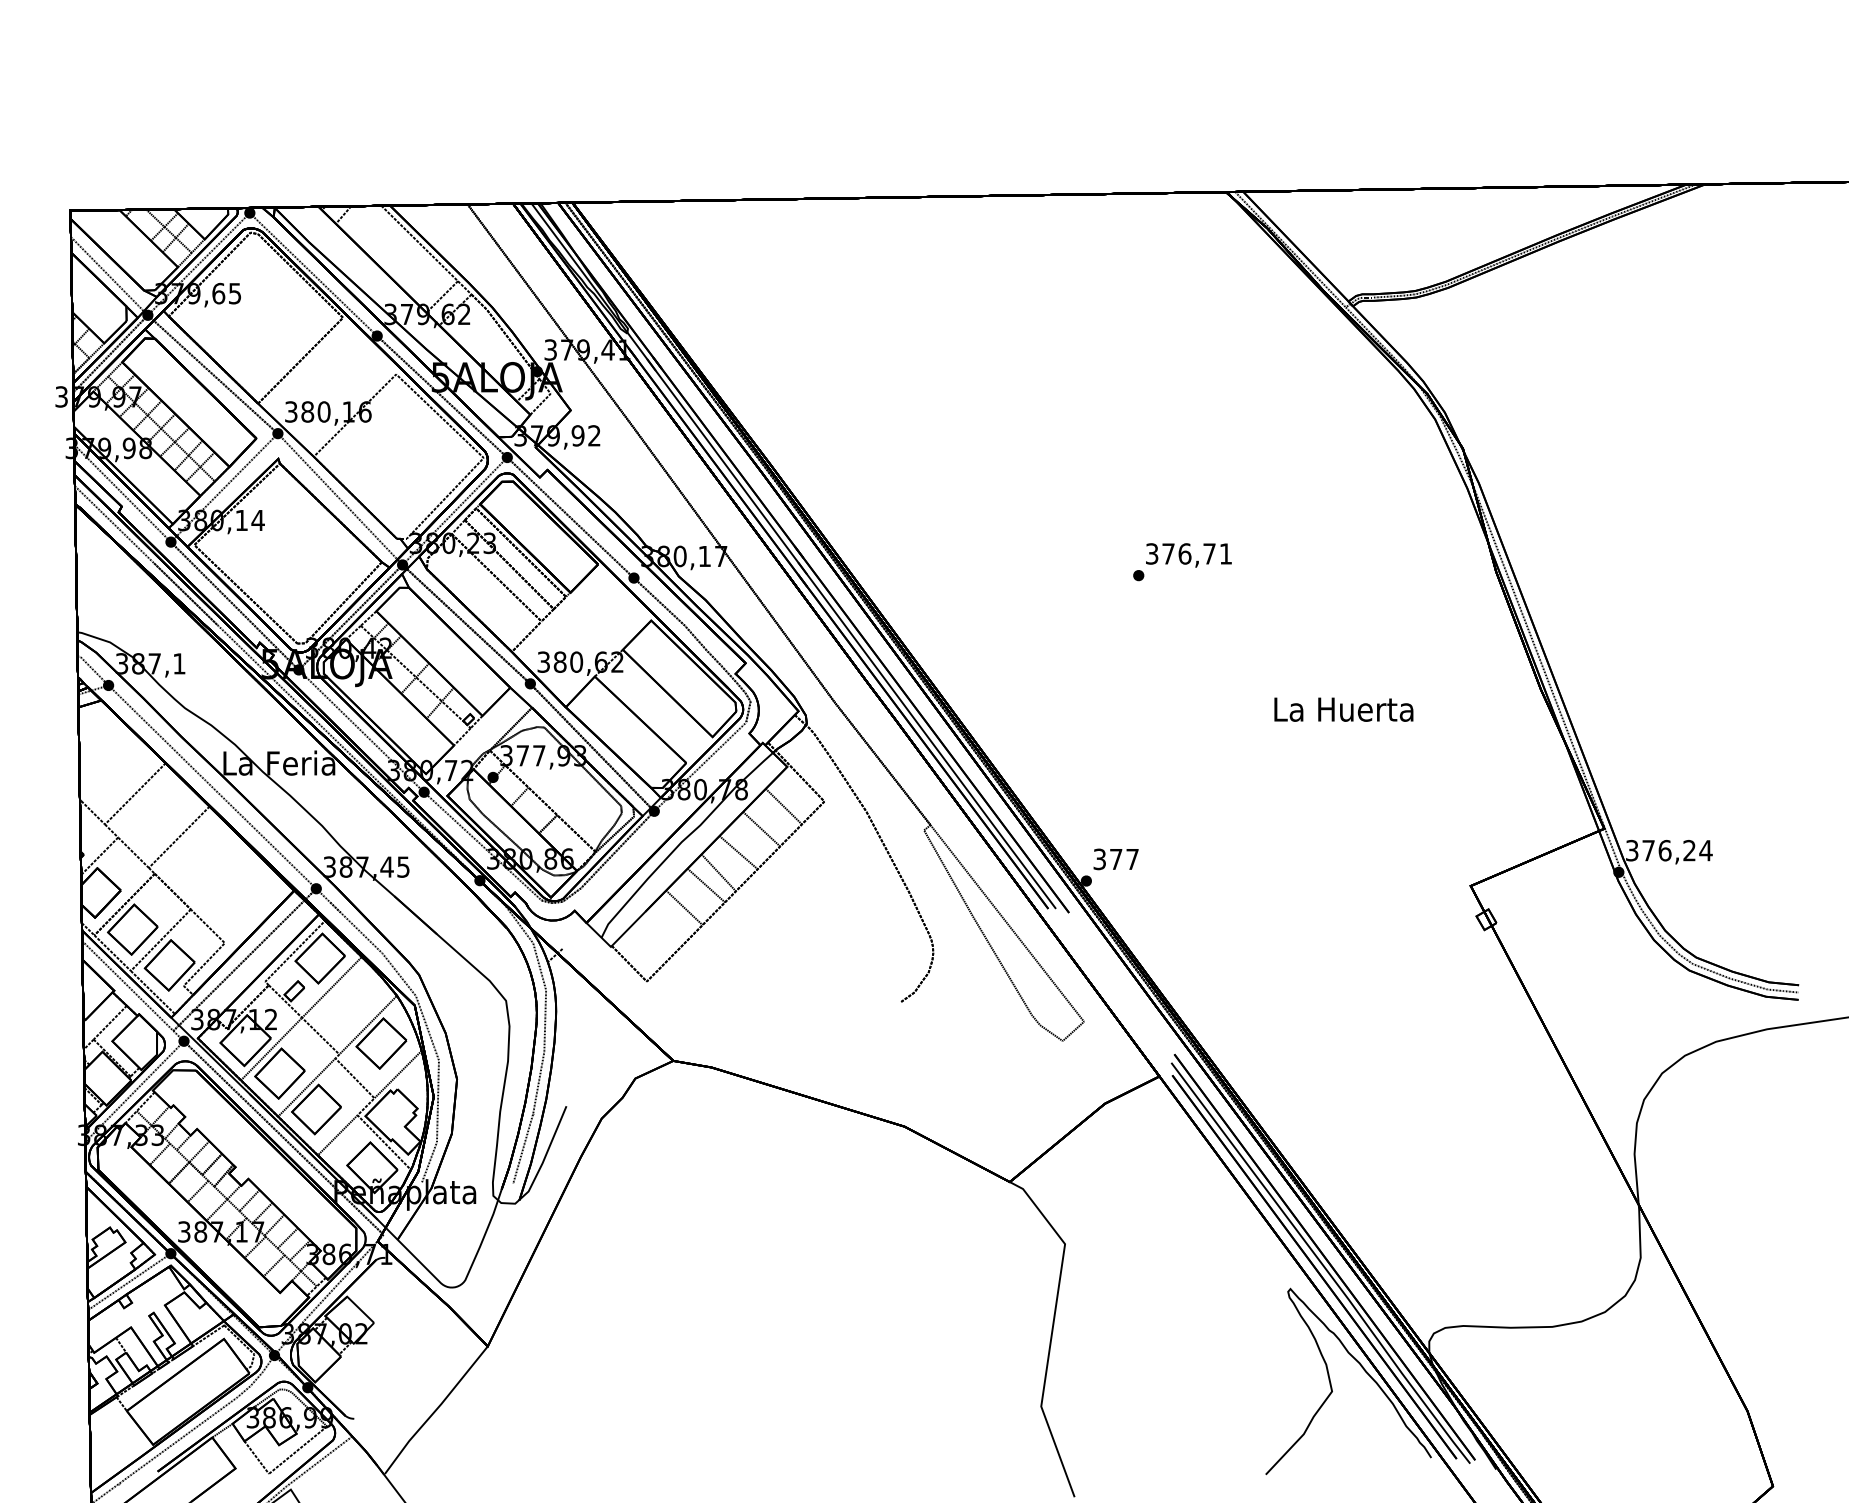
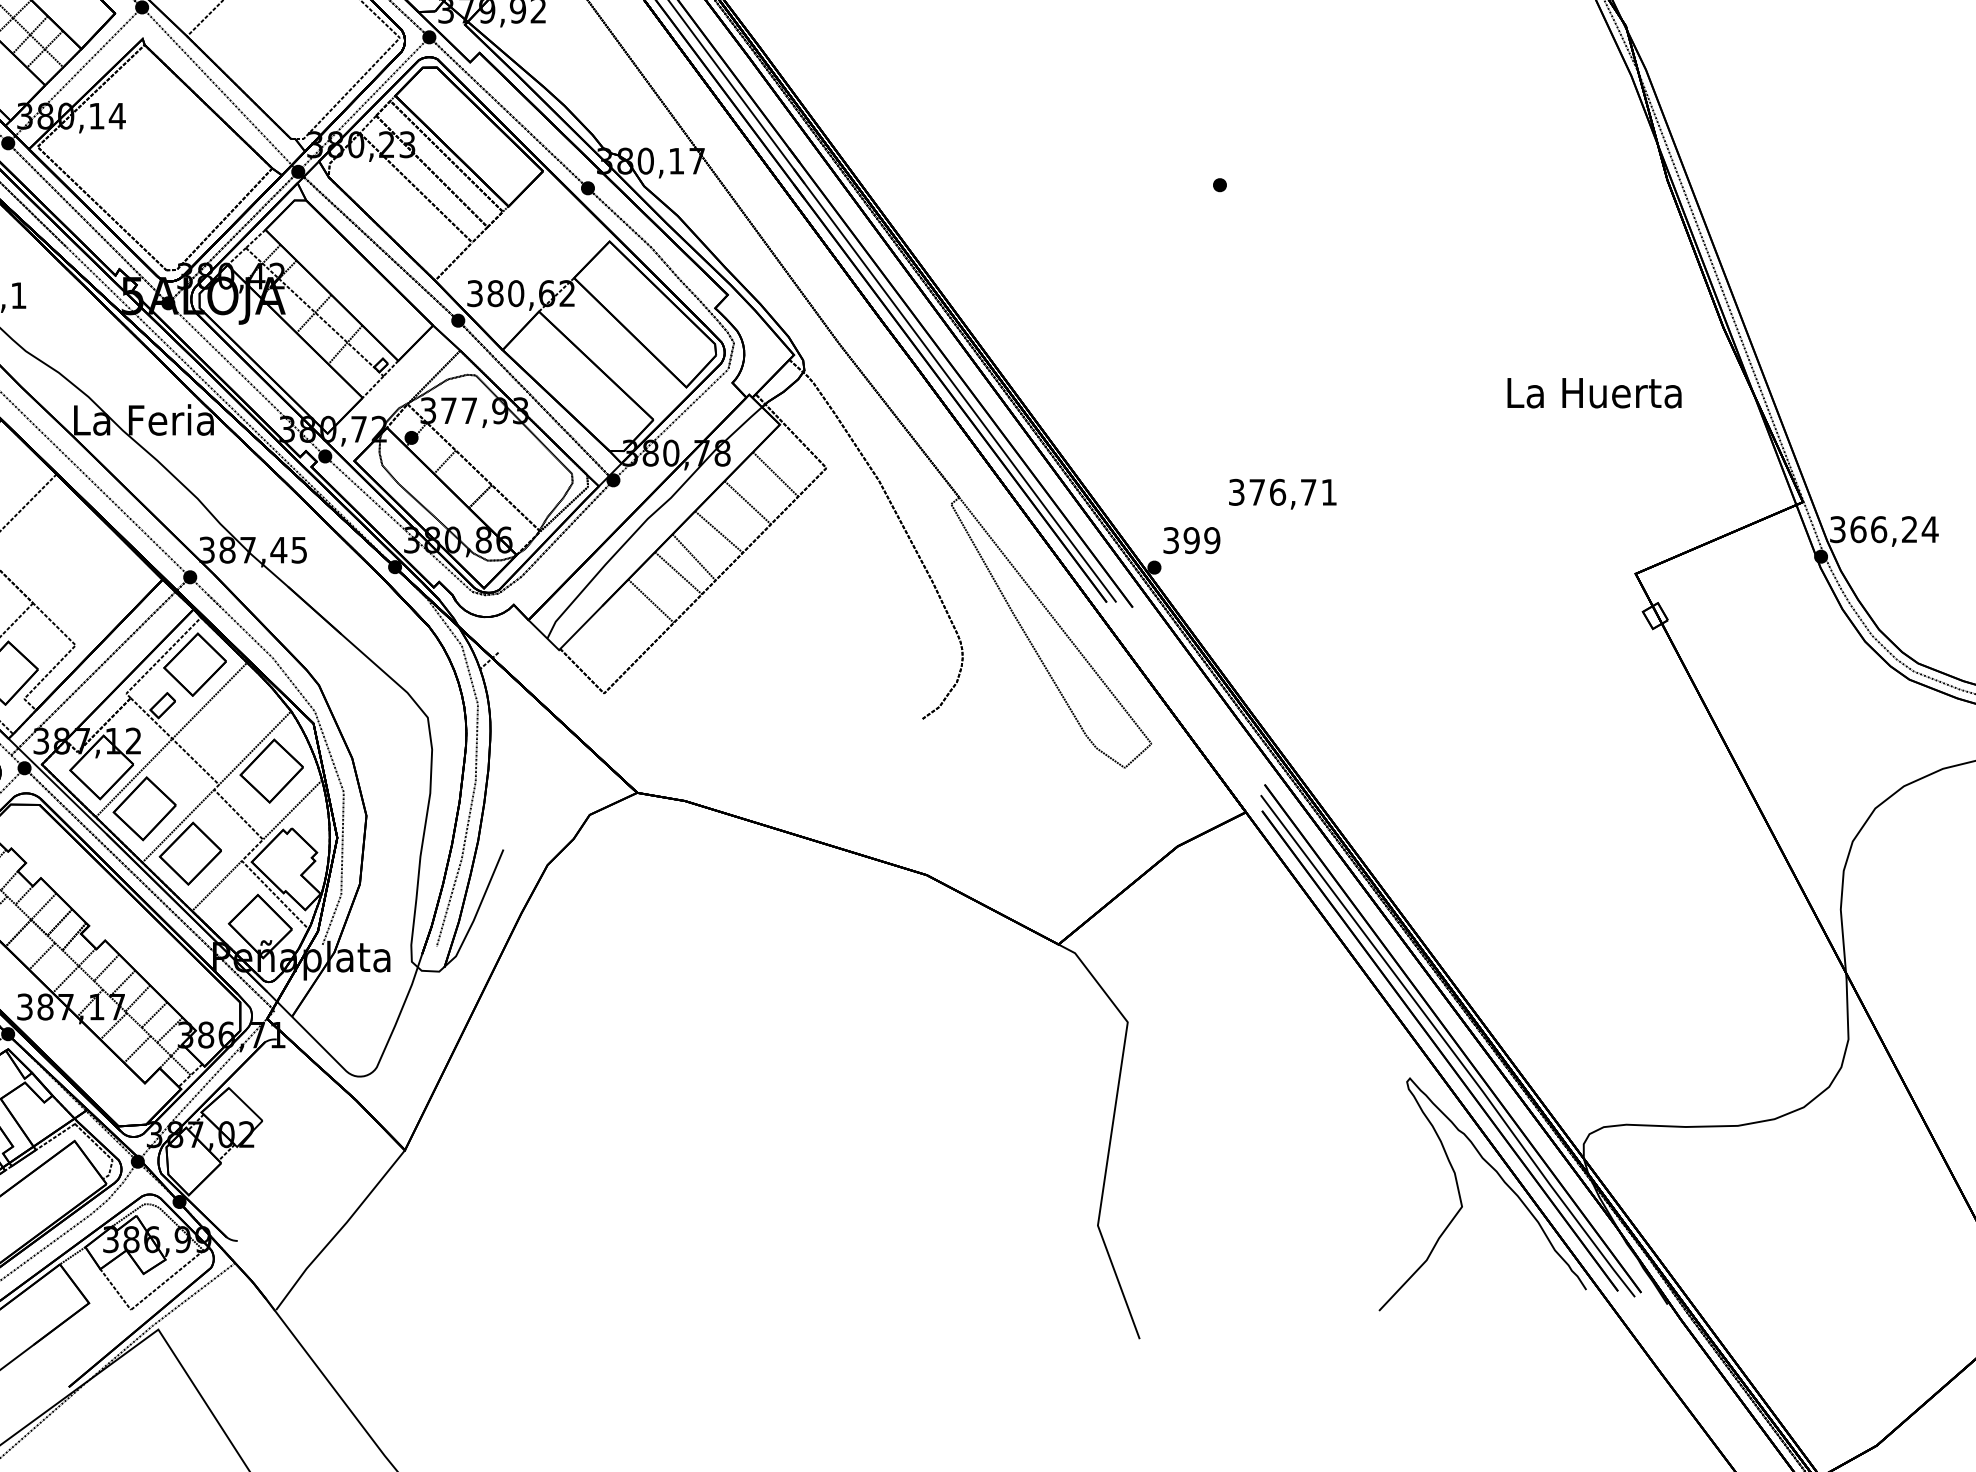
text: (1188, 555) -> (1282, 494), moved
text: (1343, 709) -> (1594, 392), moved
text: (1648, 850) -> (1858, 529), 376,24 -> 366,24
text: (1123, 859) -> (1200, 540), 377 -> 399

